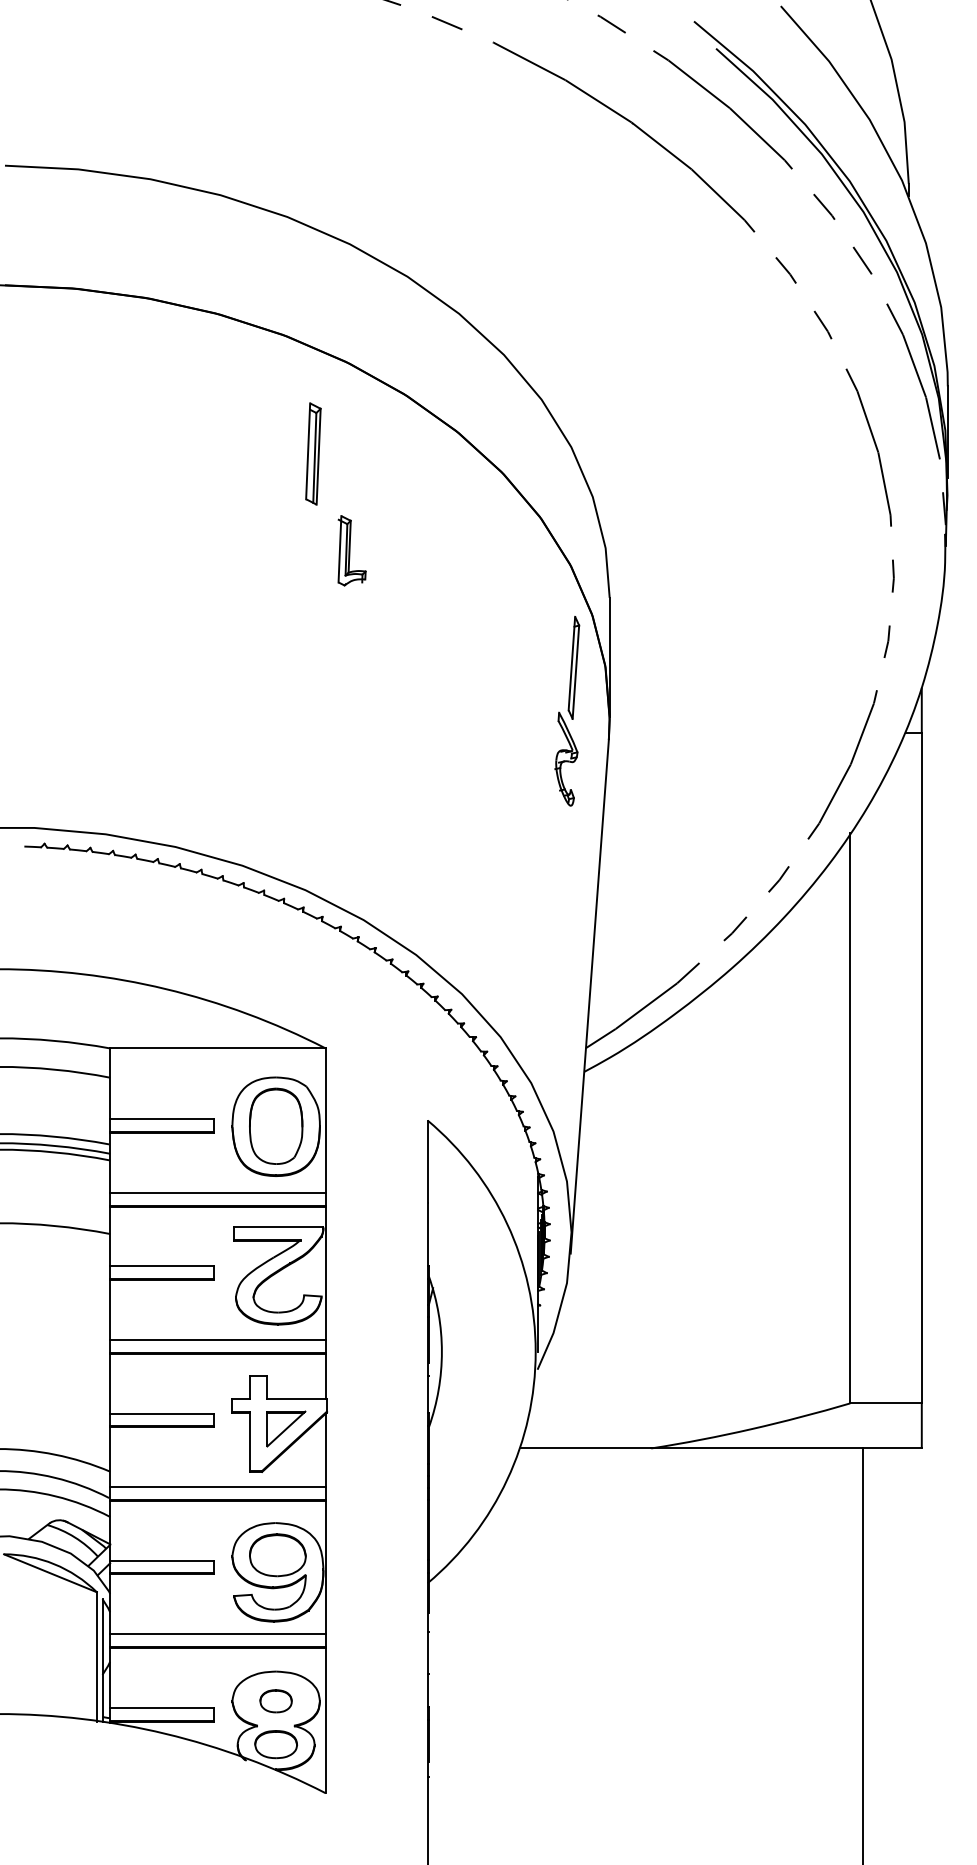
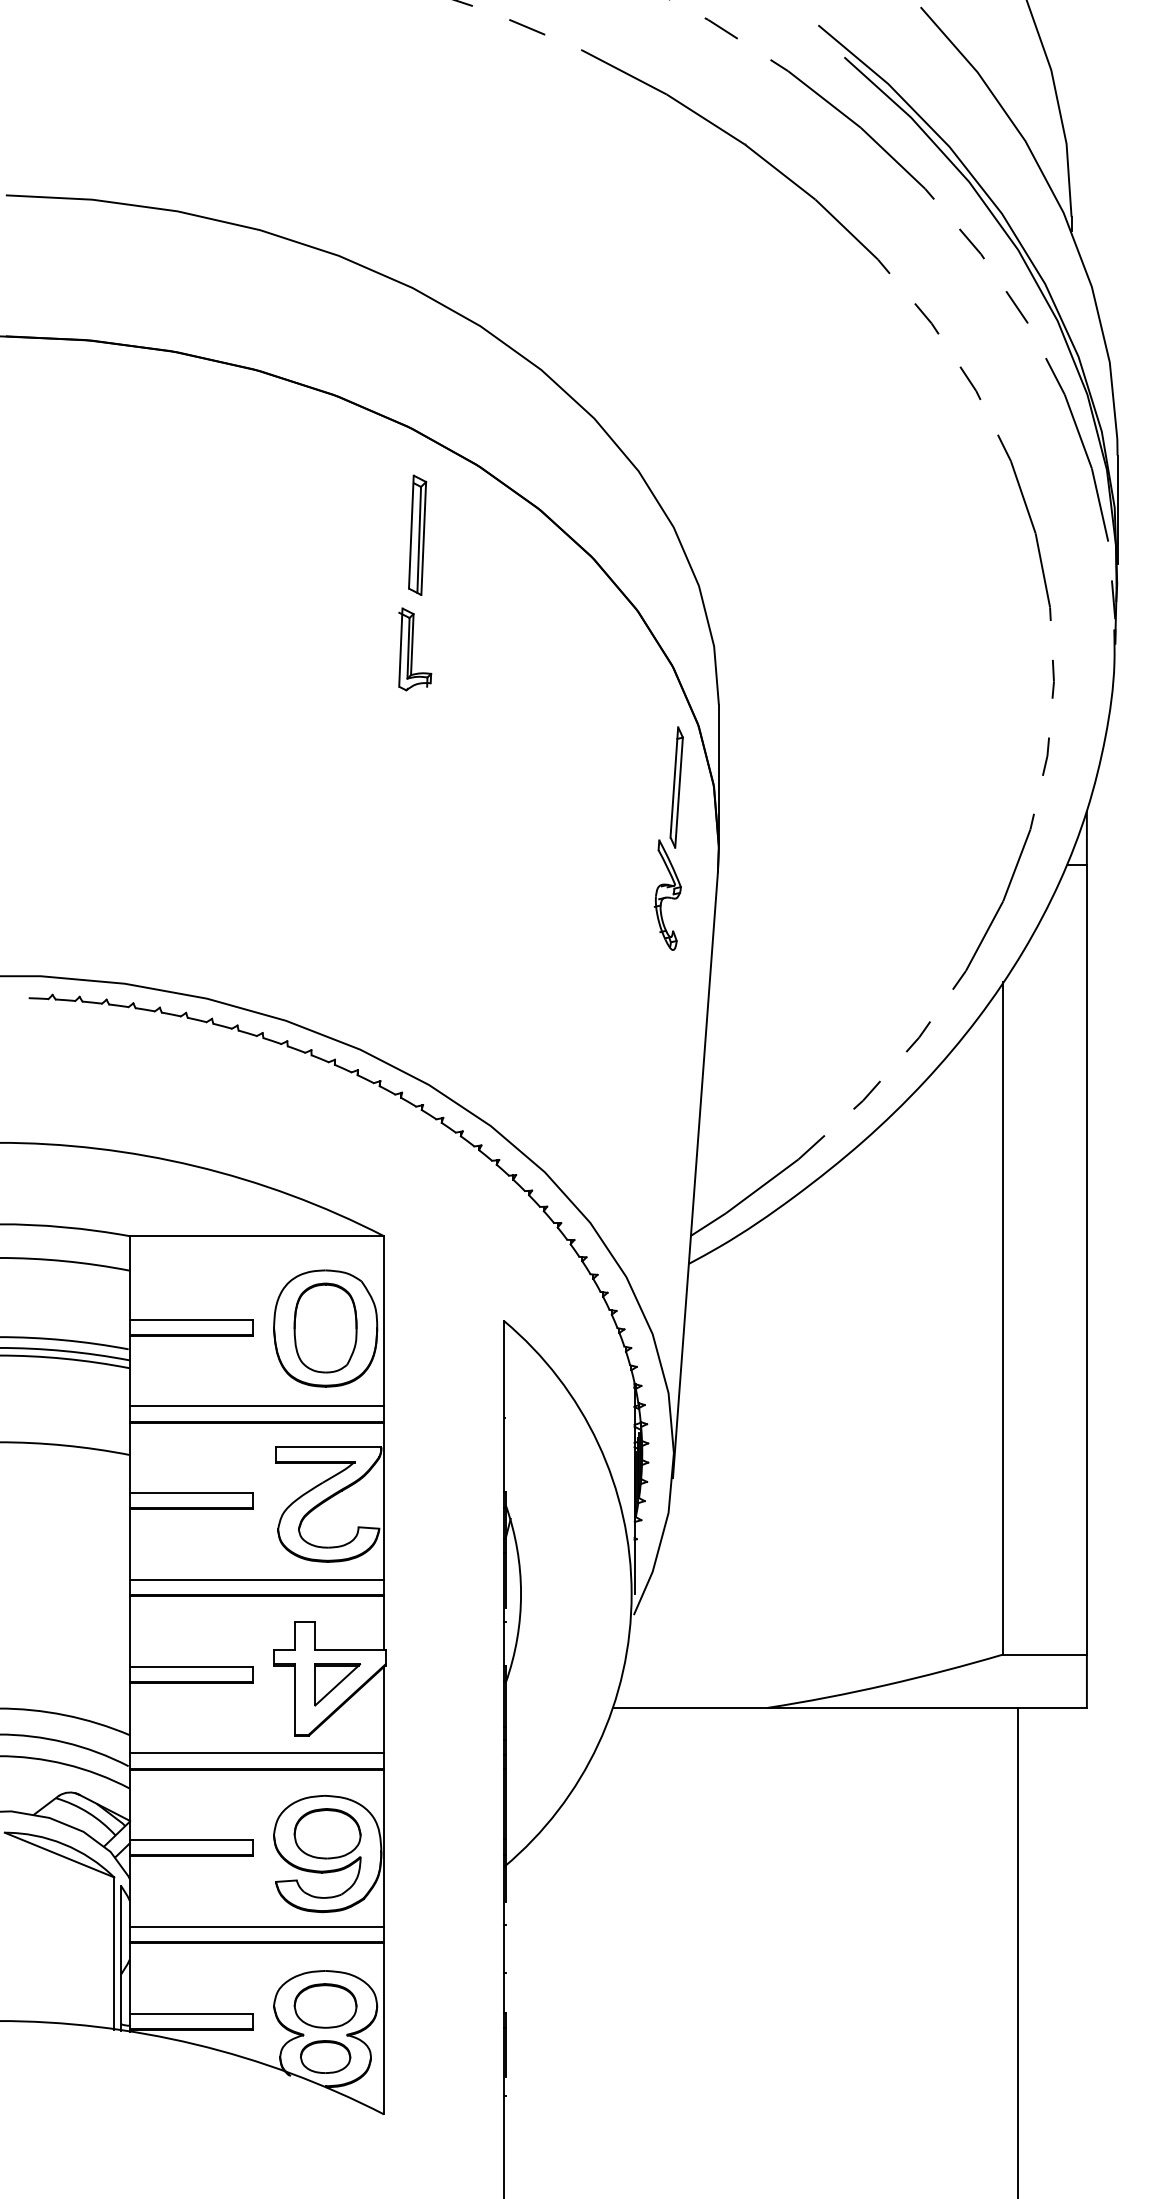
part: (313, 453) -> (417, 534), moved
part: (276, 1700) -> (325, 2005), size x1.67

